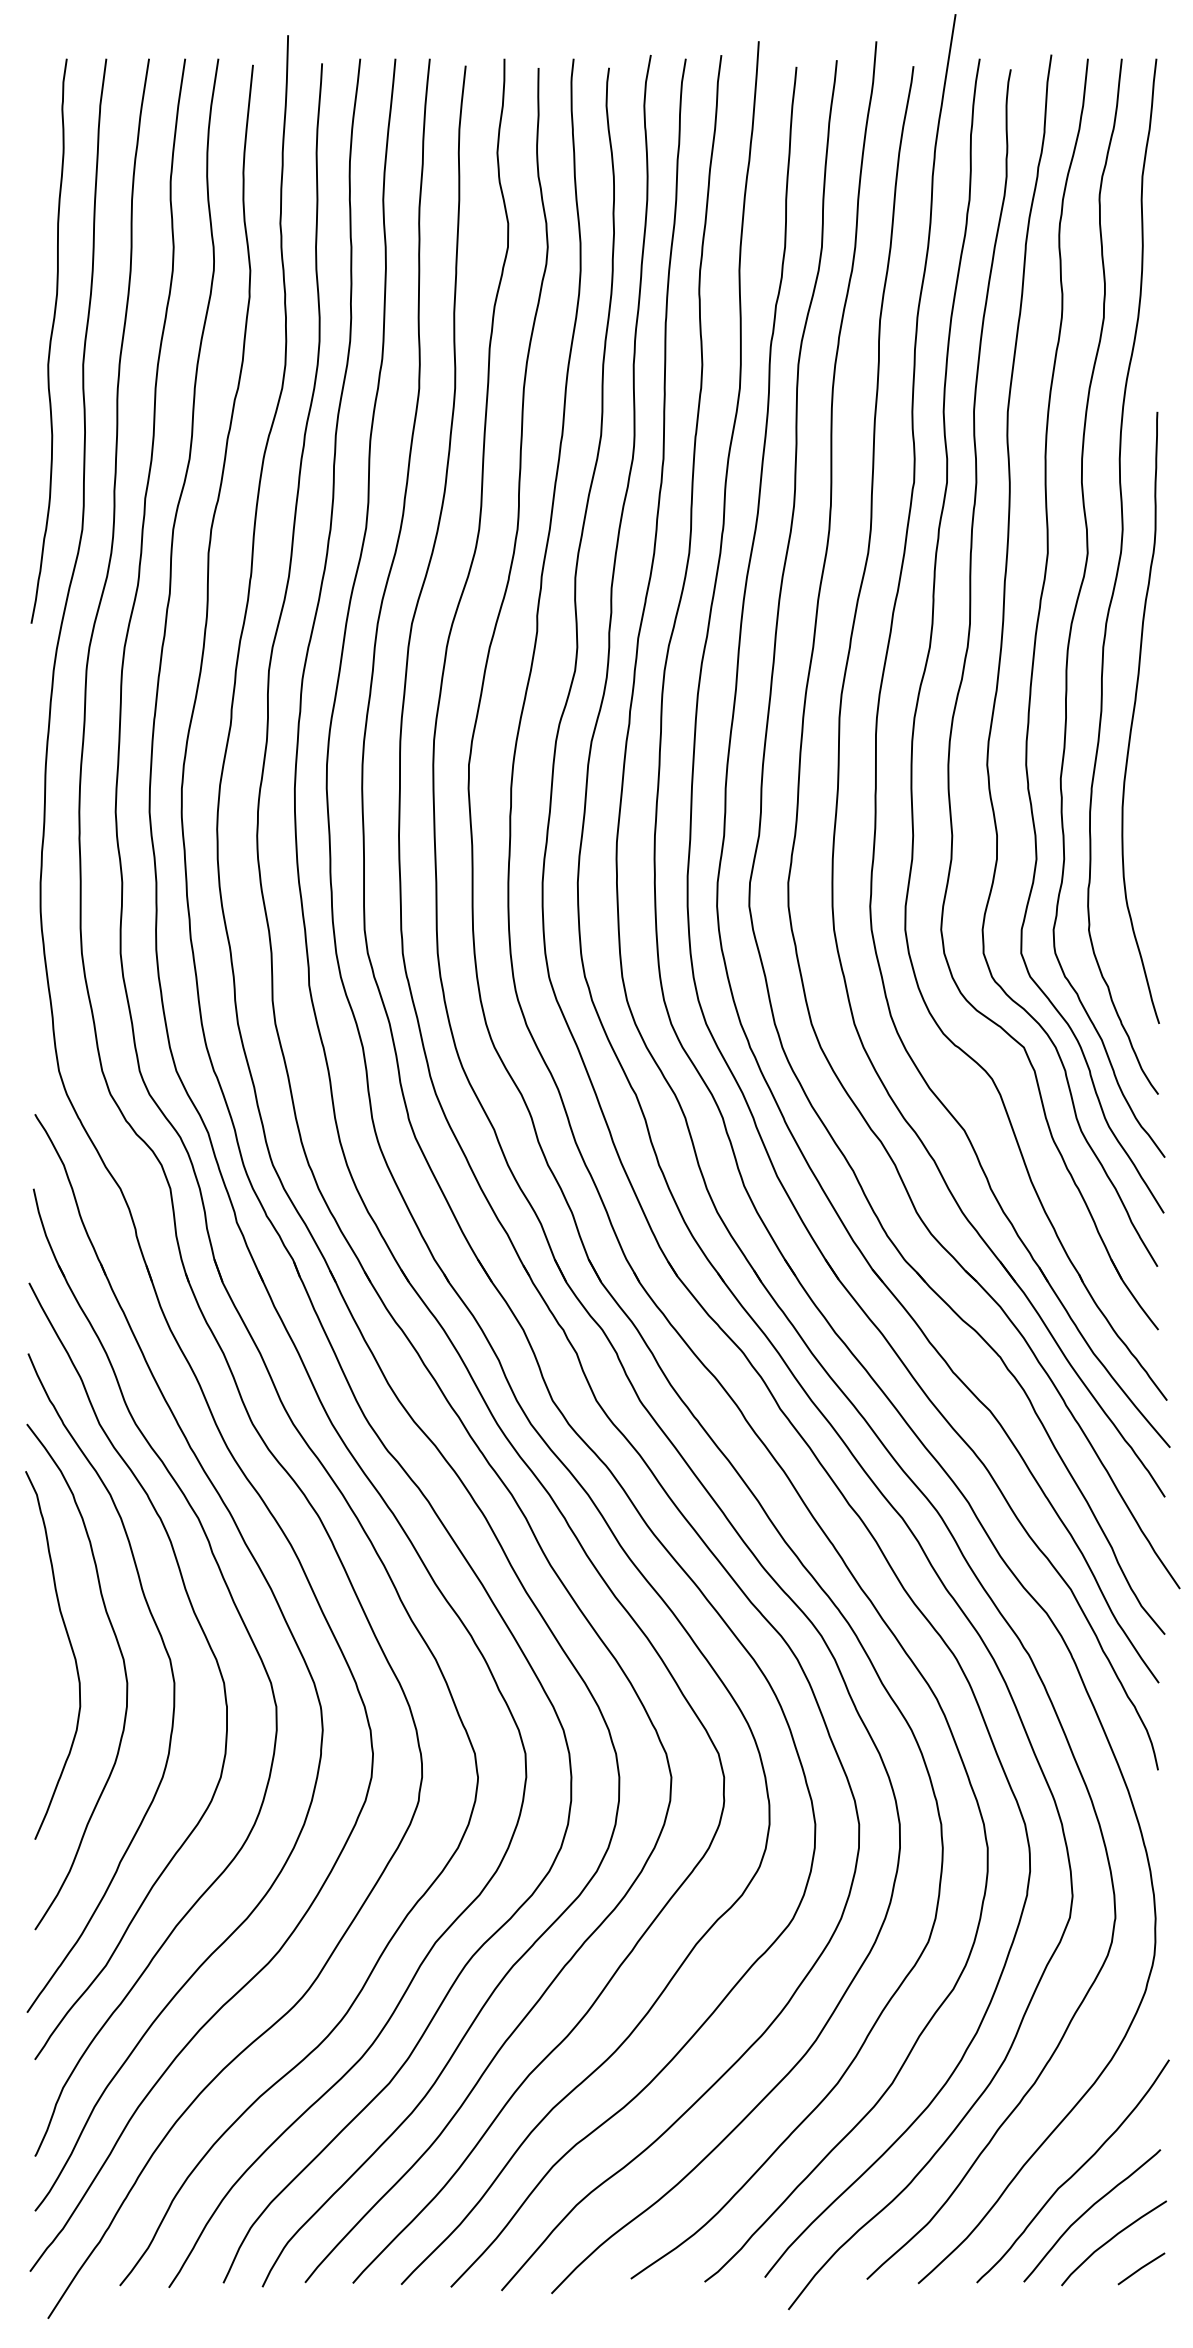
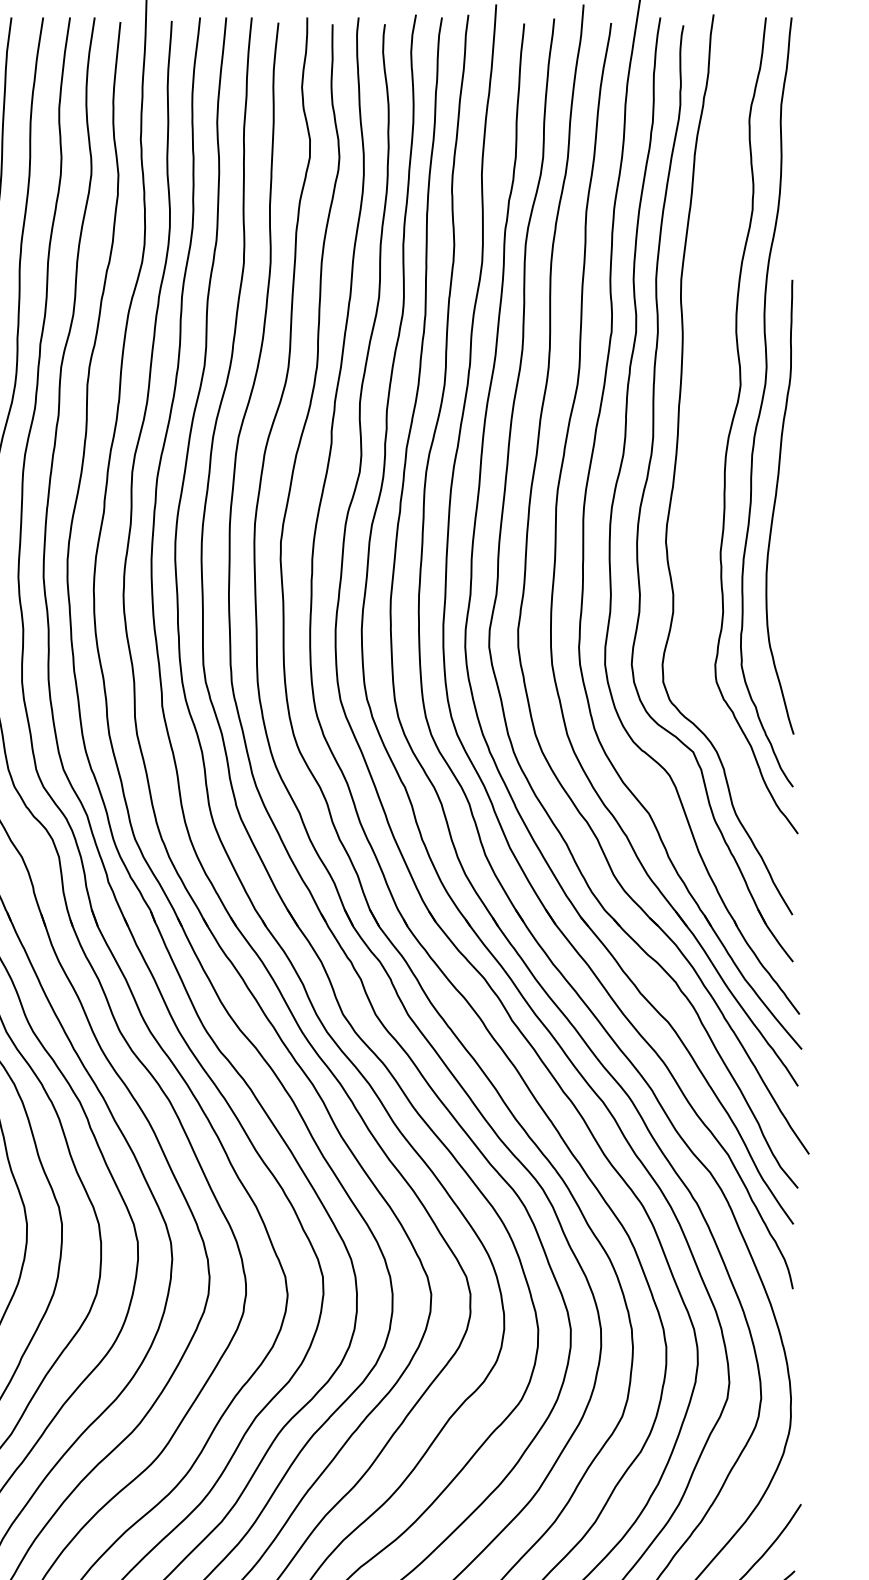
curve: (1037, 632) -> (703, 443), removed

